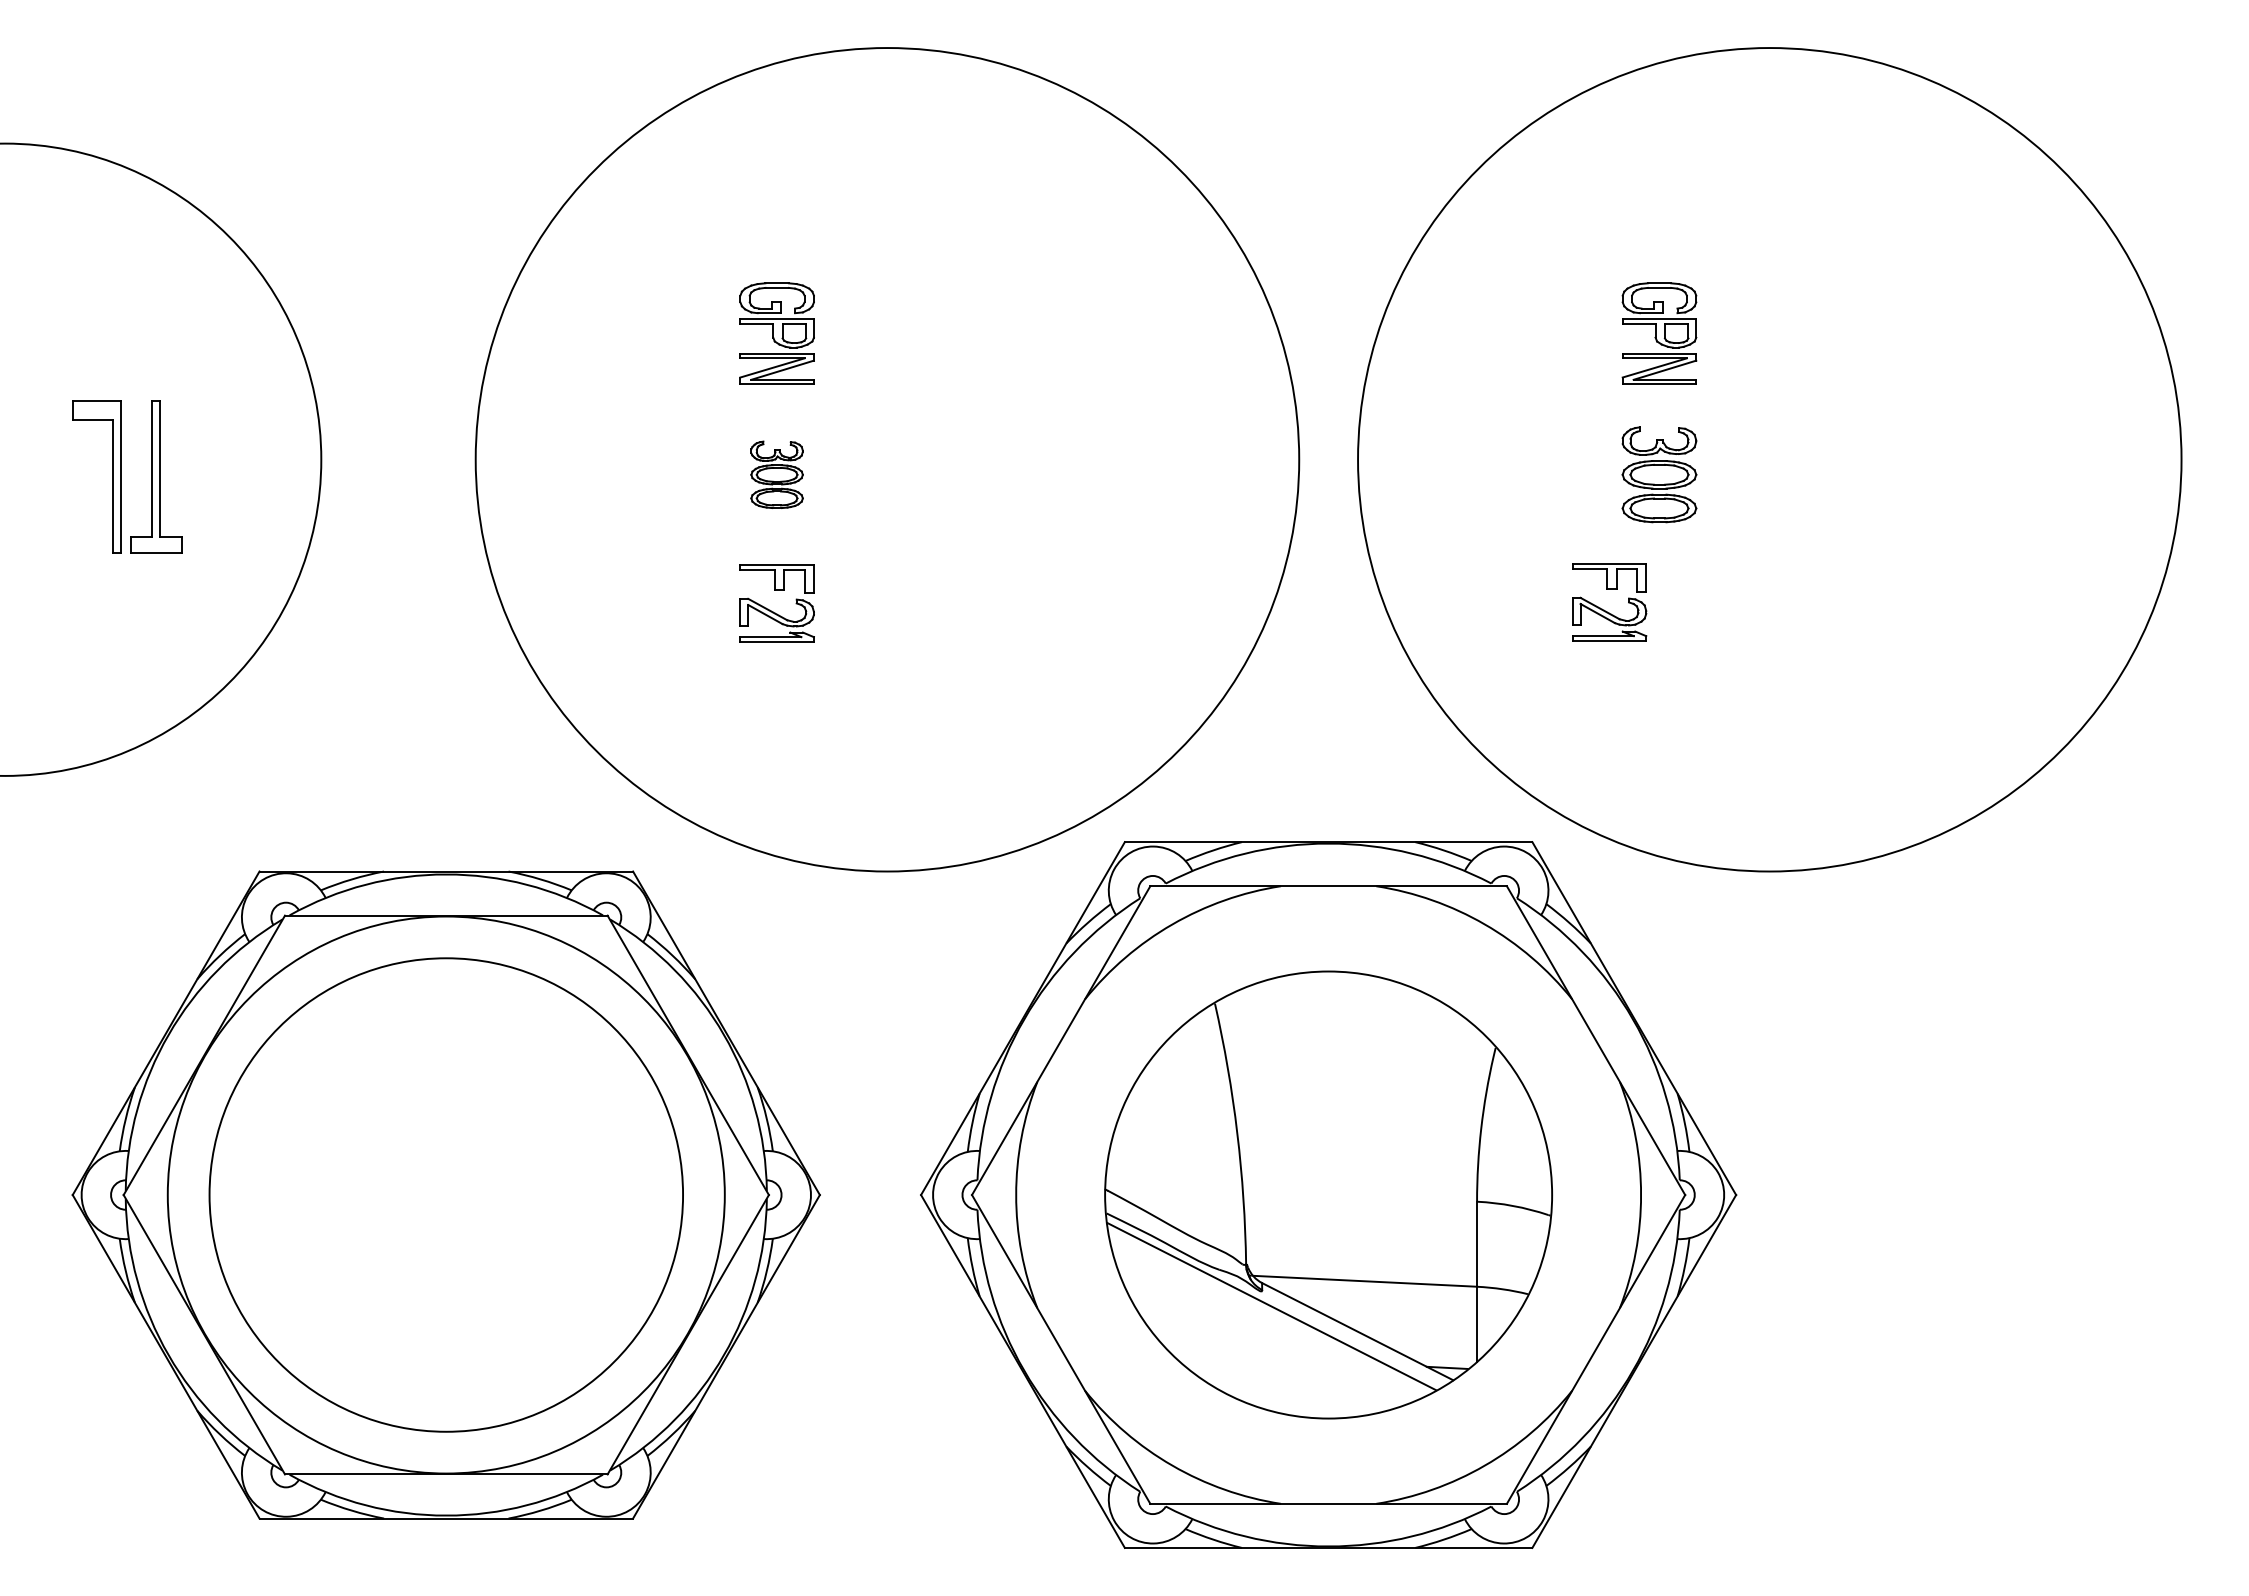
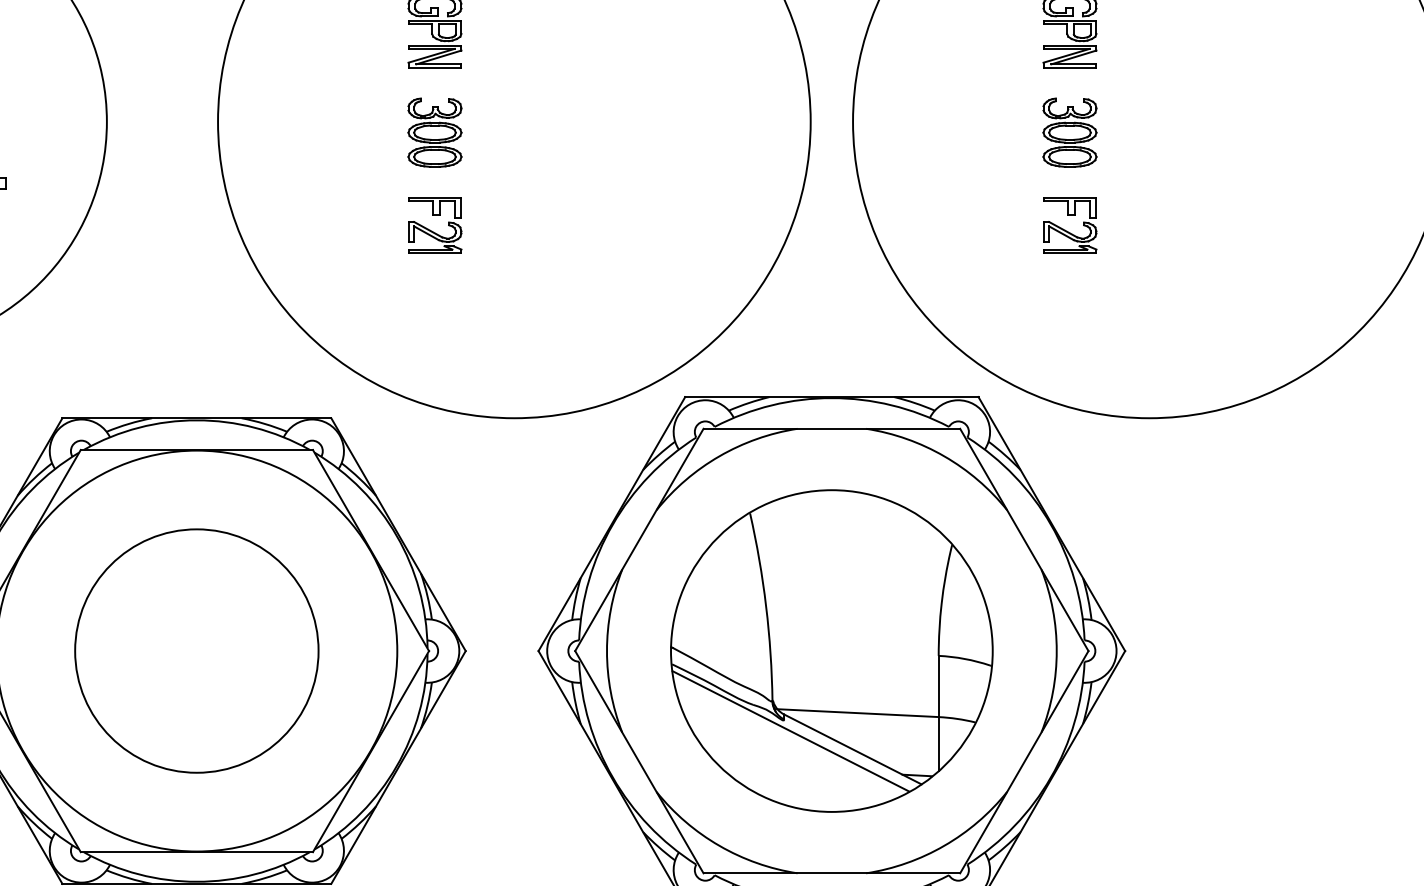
part: (776, 474) -> (434, 132), size x1.43
part: (1604, 609) -> (1066, 230), moved
circle: (446, 1194) -> (197, 650), size x0.71

